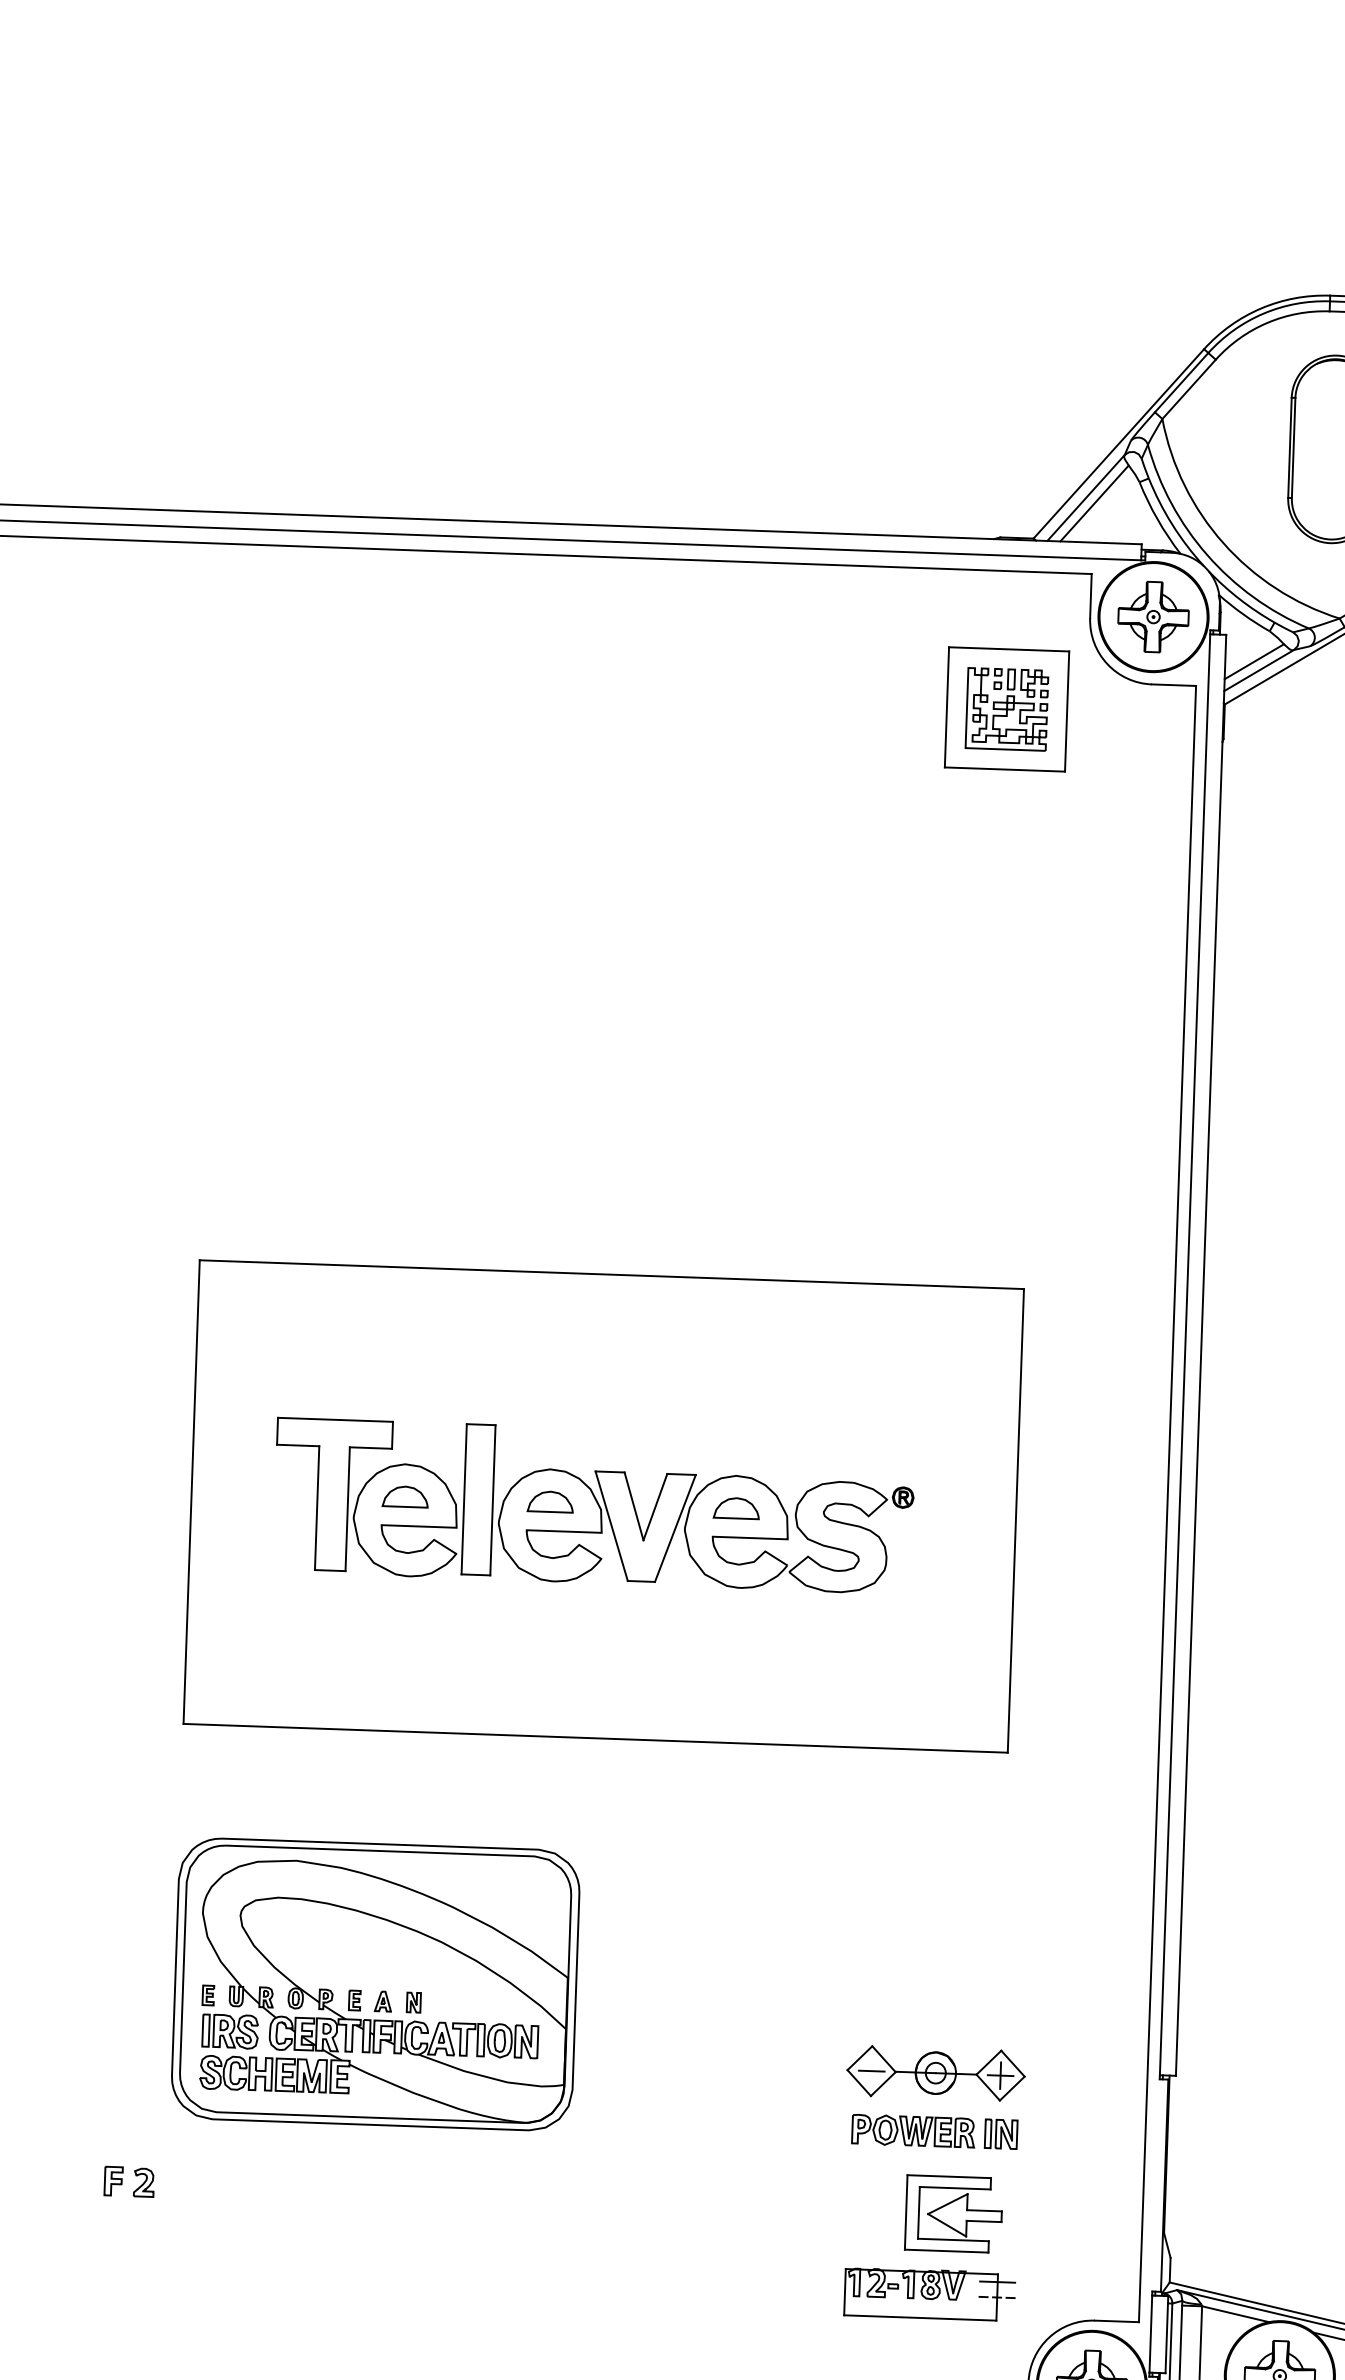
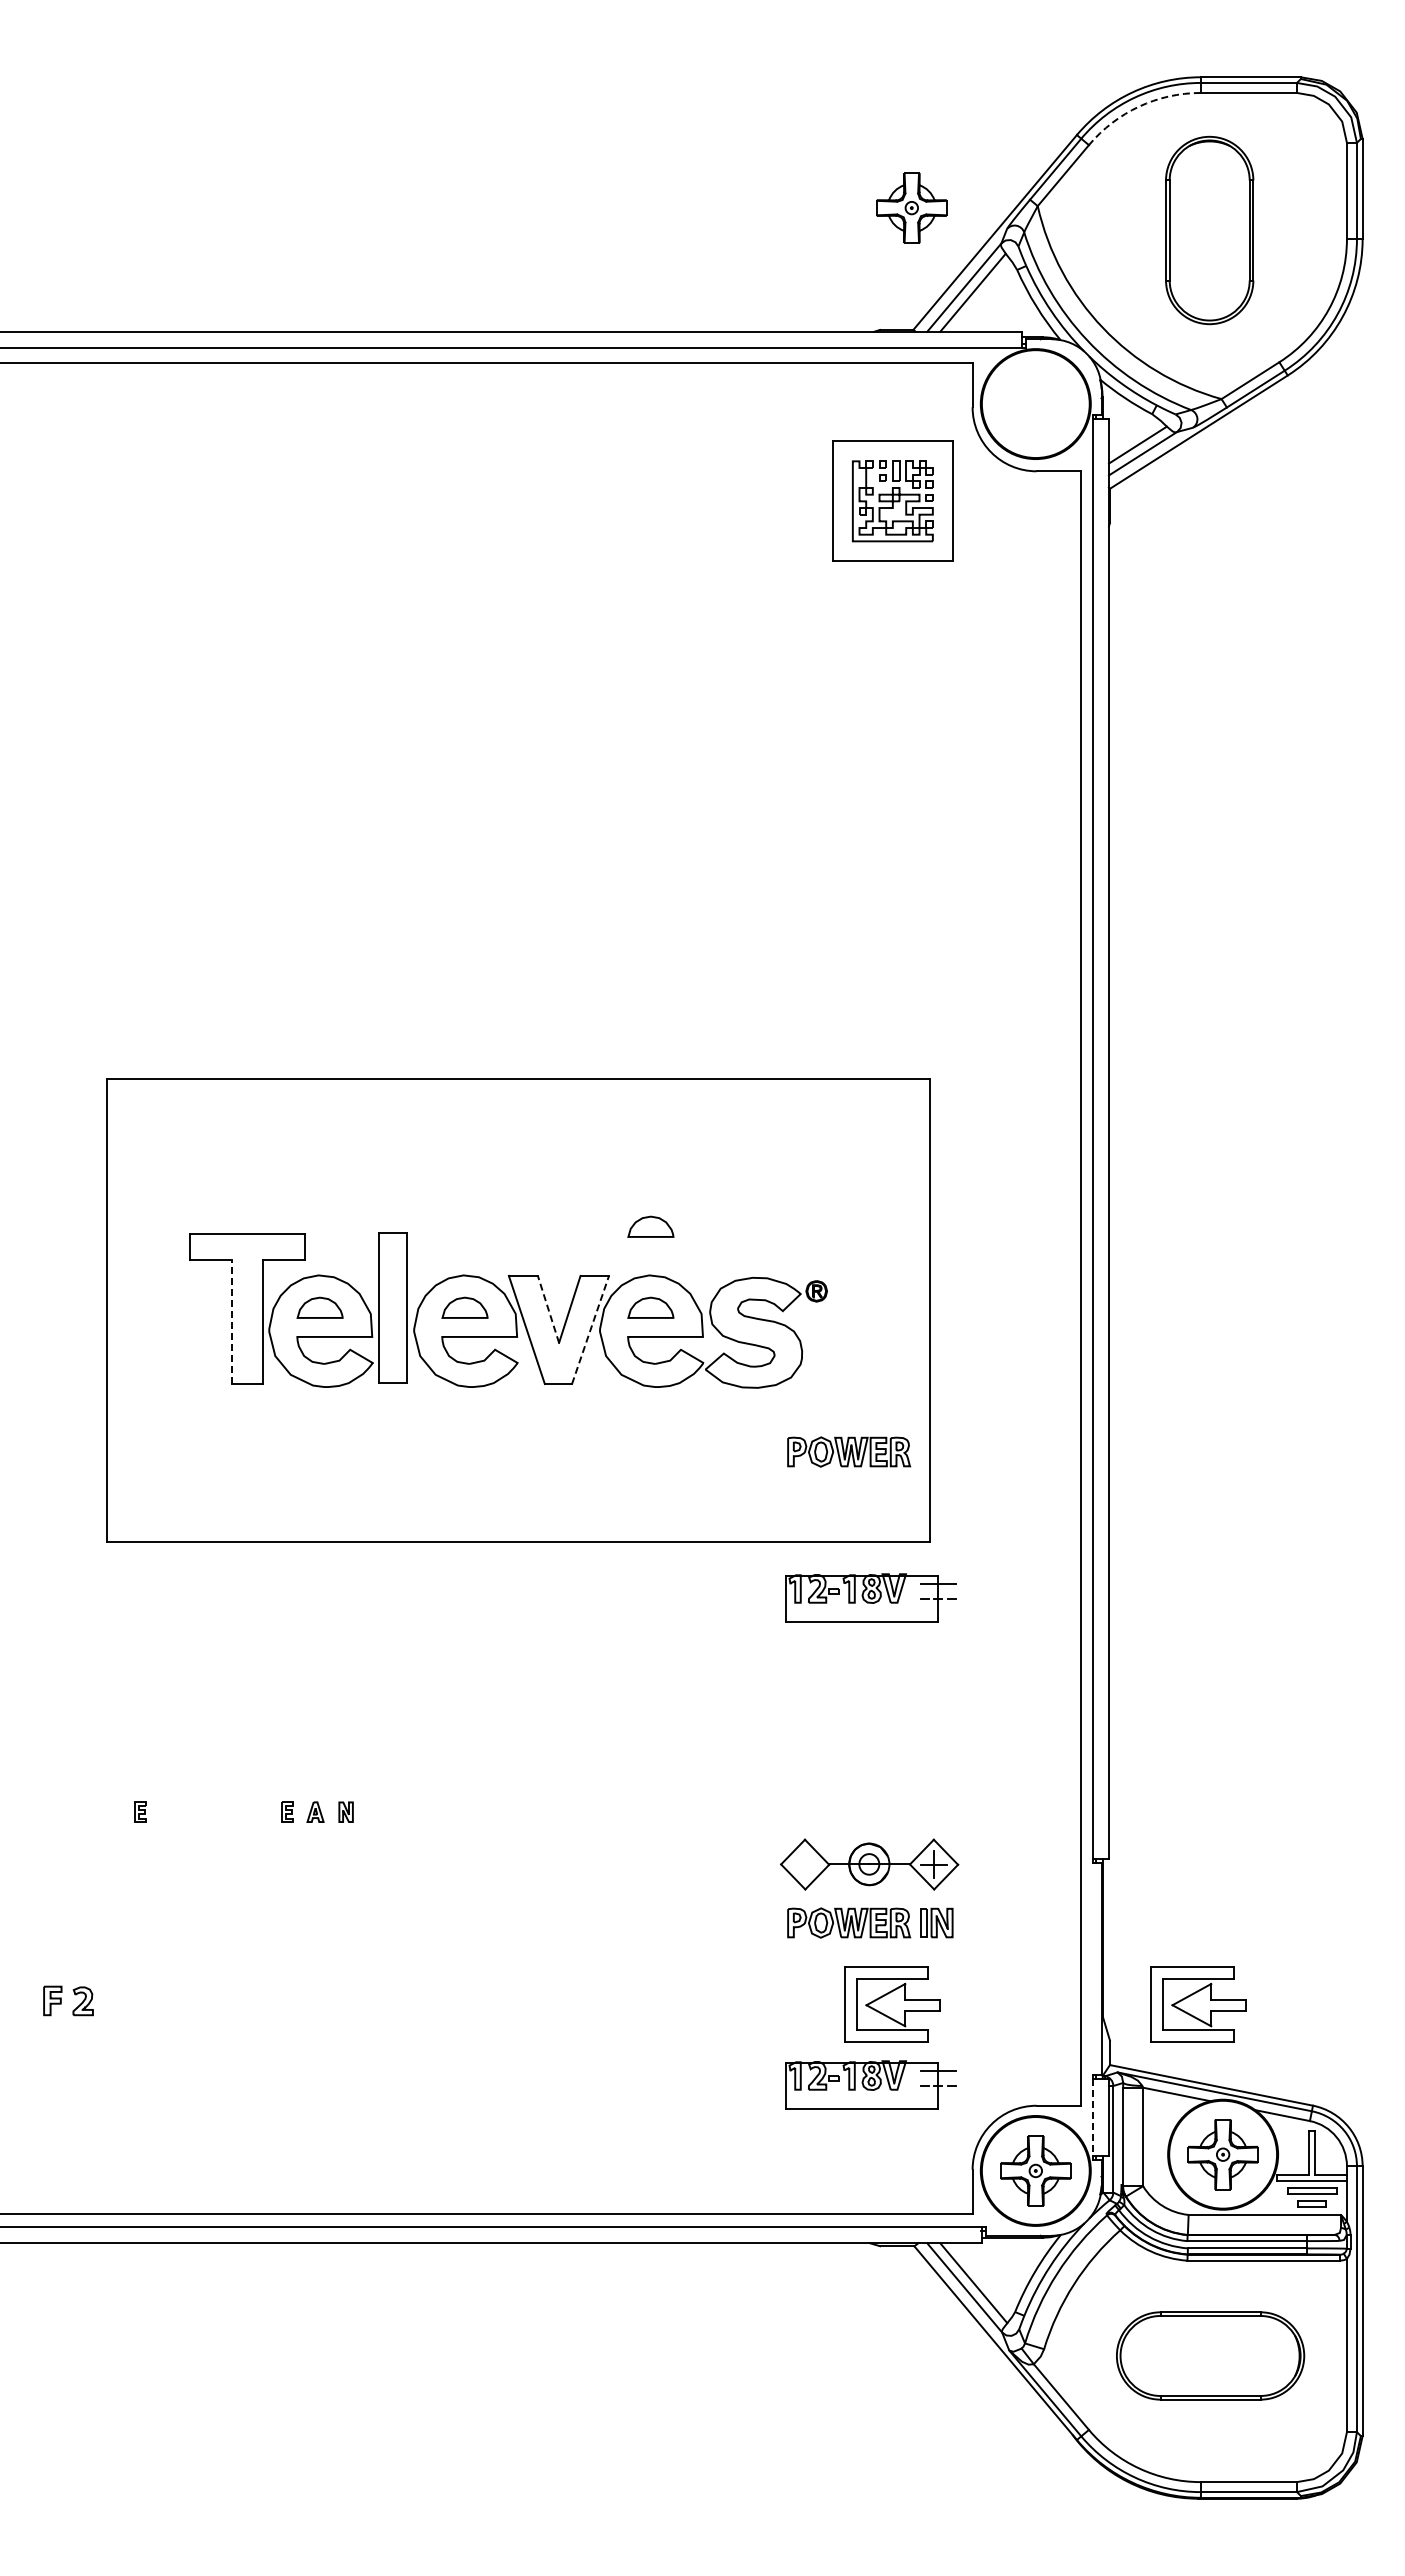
arc: (1267, 322) -> (1139, 106), solid -> dashed
part: (1153, 616) -> (911, 207), moved
part: (739, 1426) -> (650, 1226), added
line: (634, 1505) -> (548, 1308), solid -> dashed
line: (317, 1508) -> (232, 1322), solid -> dashed
line: (675, 1527) -> (590, 1329), solid -> dashed
part: (930, 1659) -> (849, 1451), added
part: (946, 1806) -> (870, 1597), added
part: (375, 1984) -> (307, 1795), removed
line: (871, 2071) -> (805, 1864), removed
part: (1260, 2224) -> (1198, 2004), added
line: (1150, 2334) -> (1092, 2117), solid -> dashed

